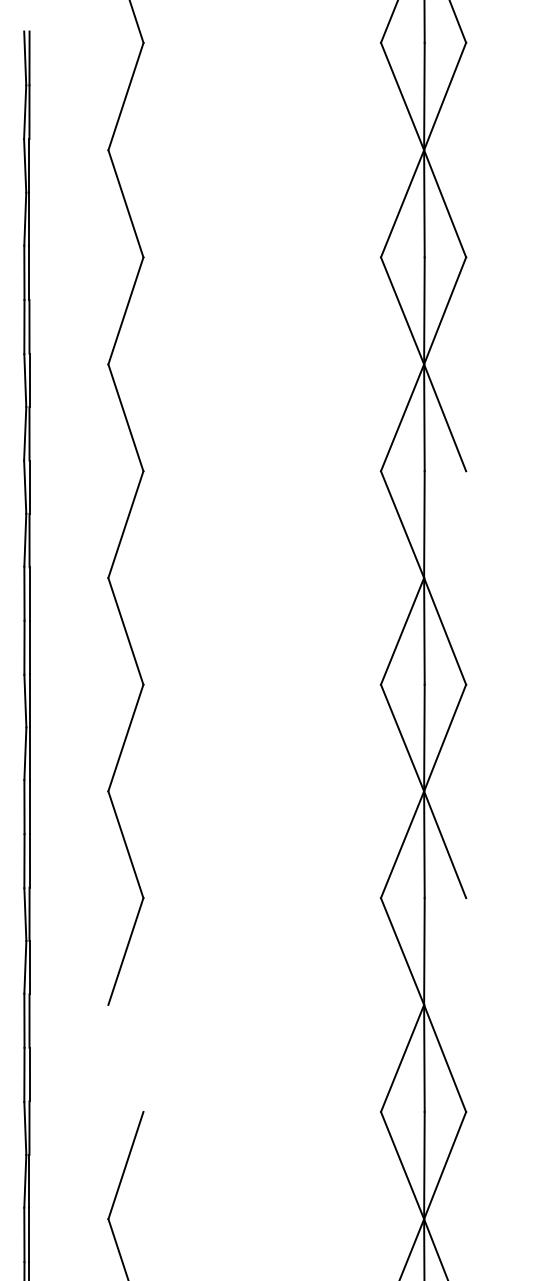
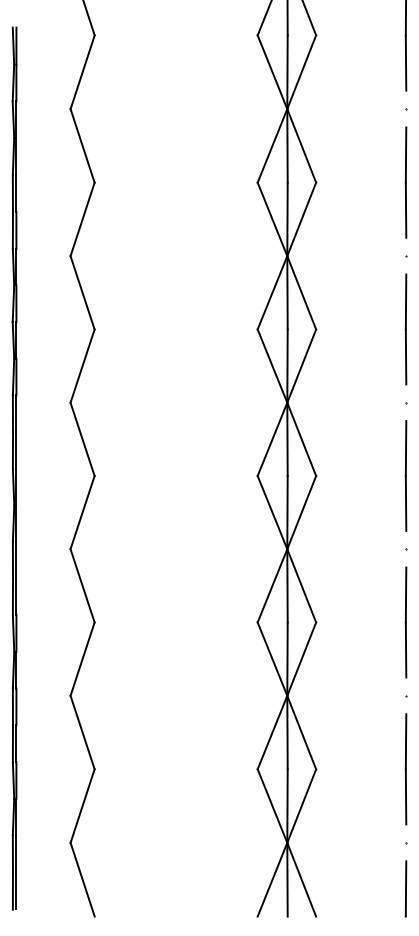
line: (444, 523) -> (301, 365), added
line: (444, 950) -> (301, 658), added
line: (125, 1058) -> (82, 732), added

